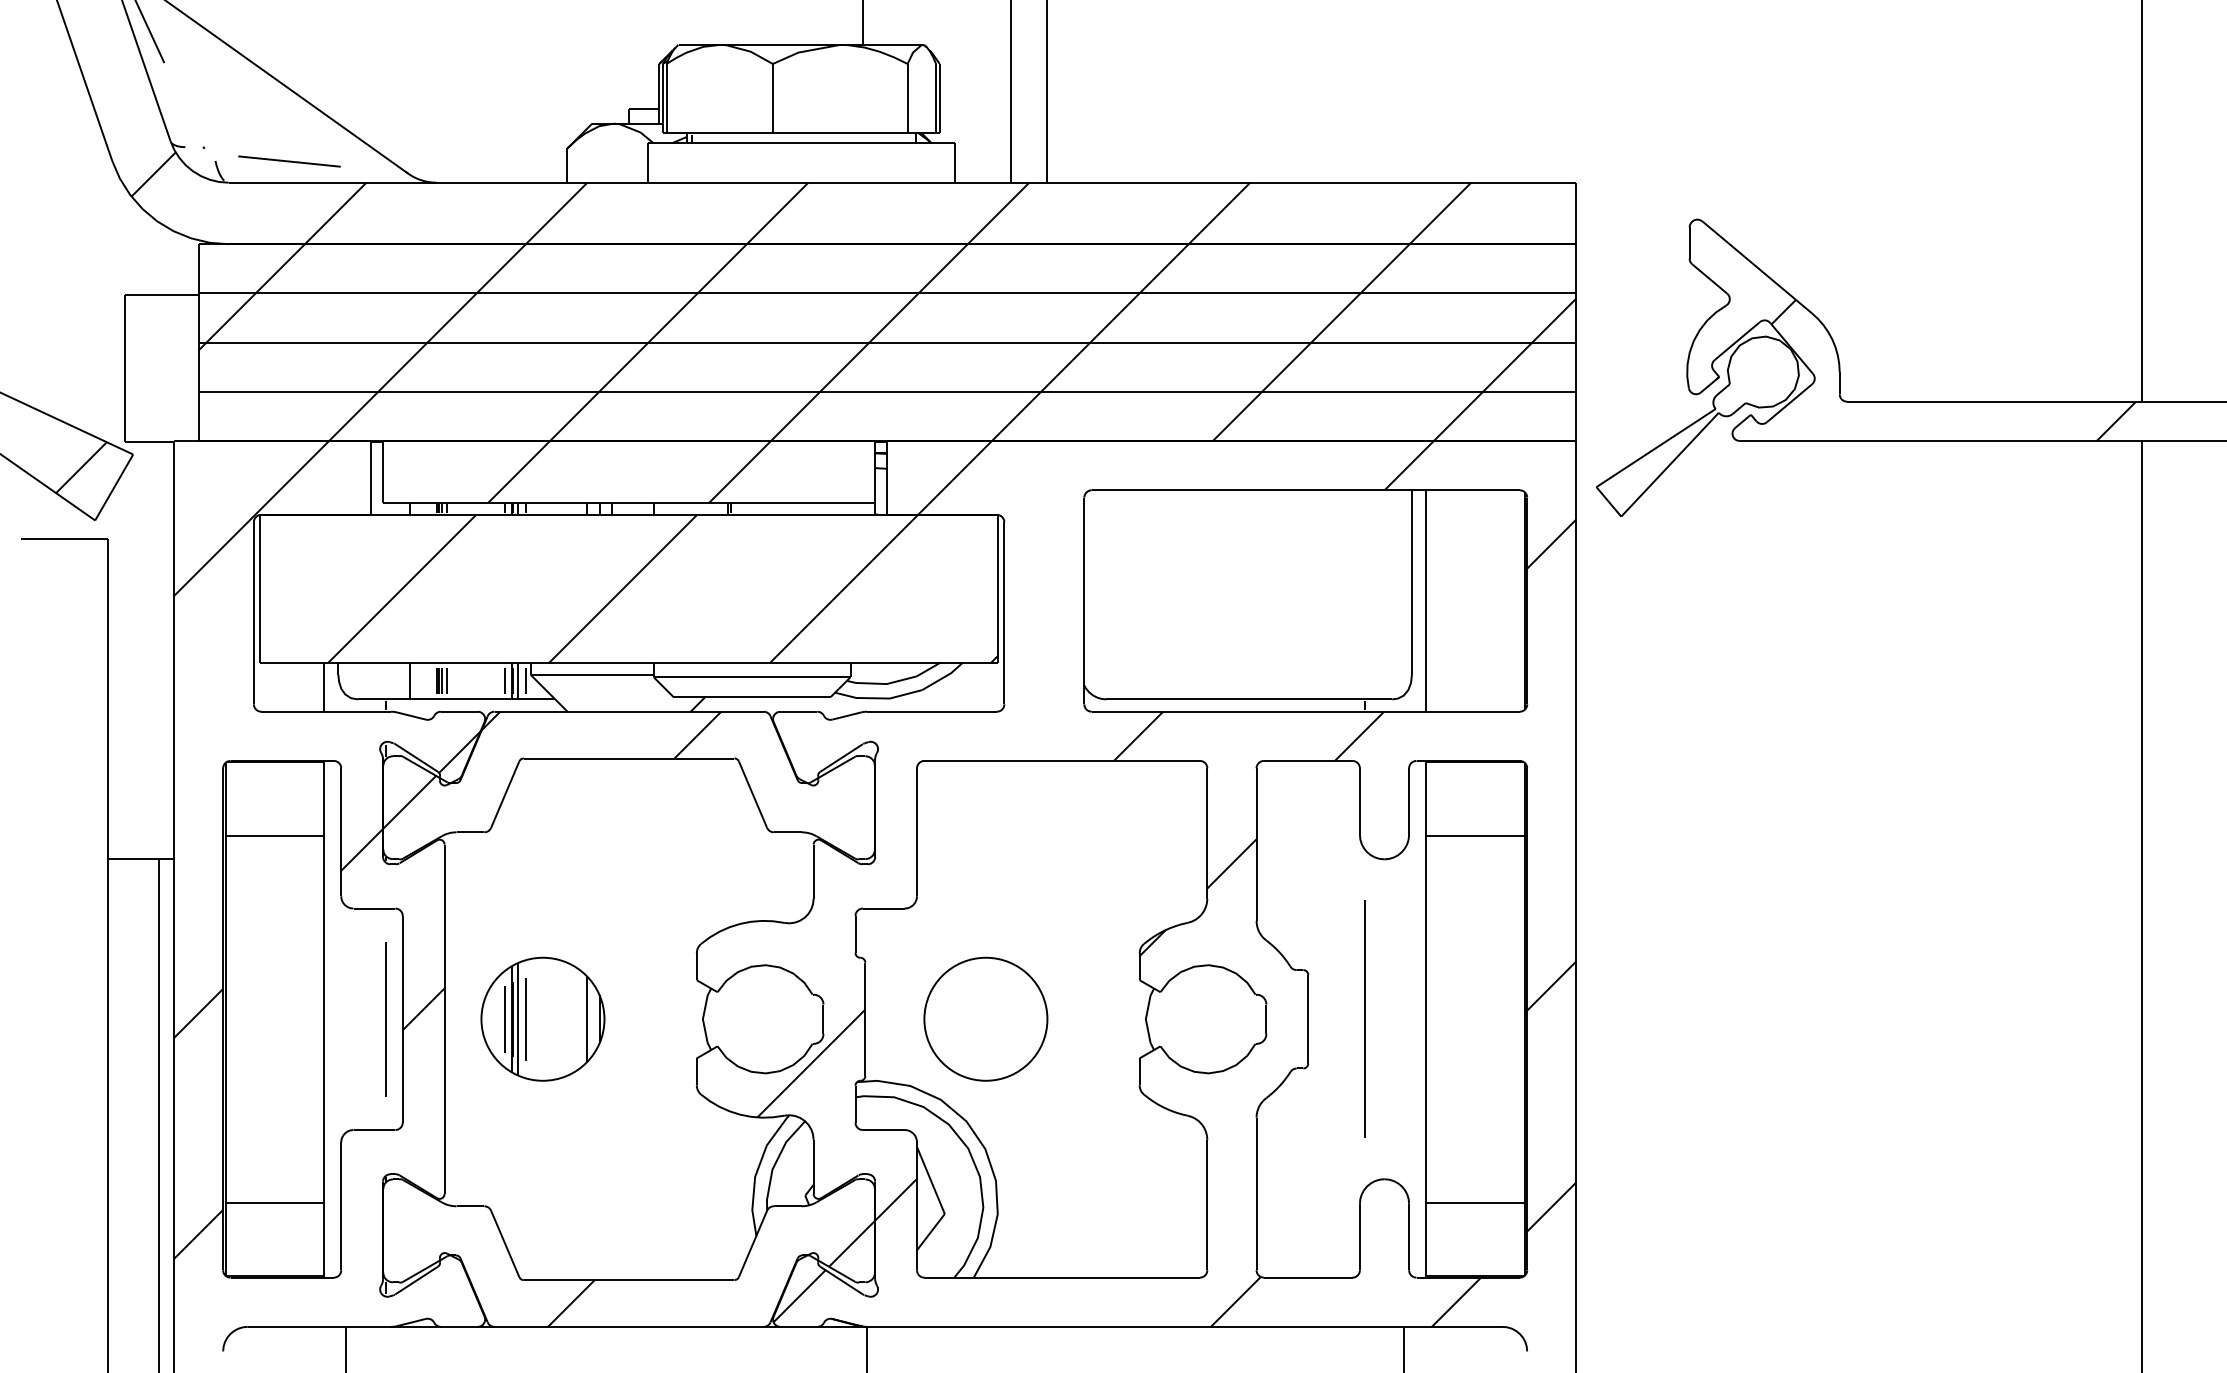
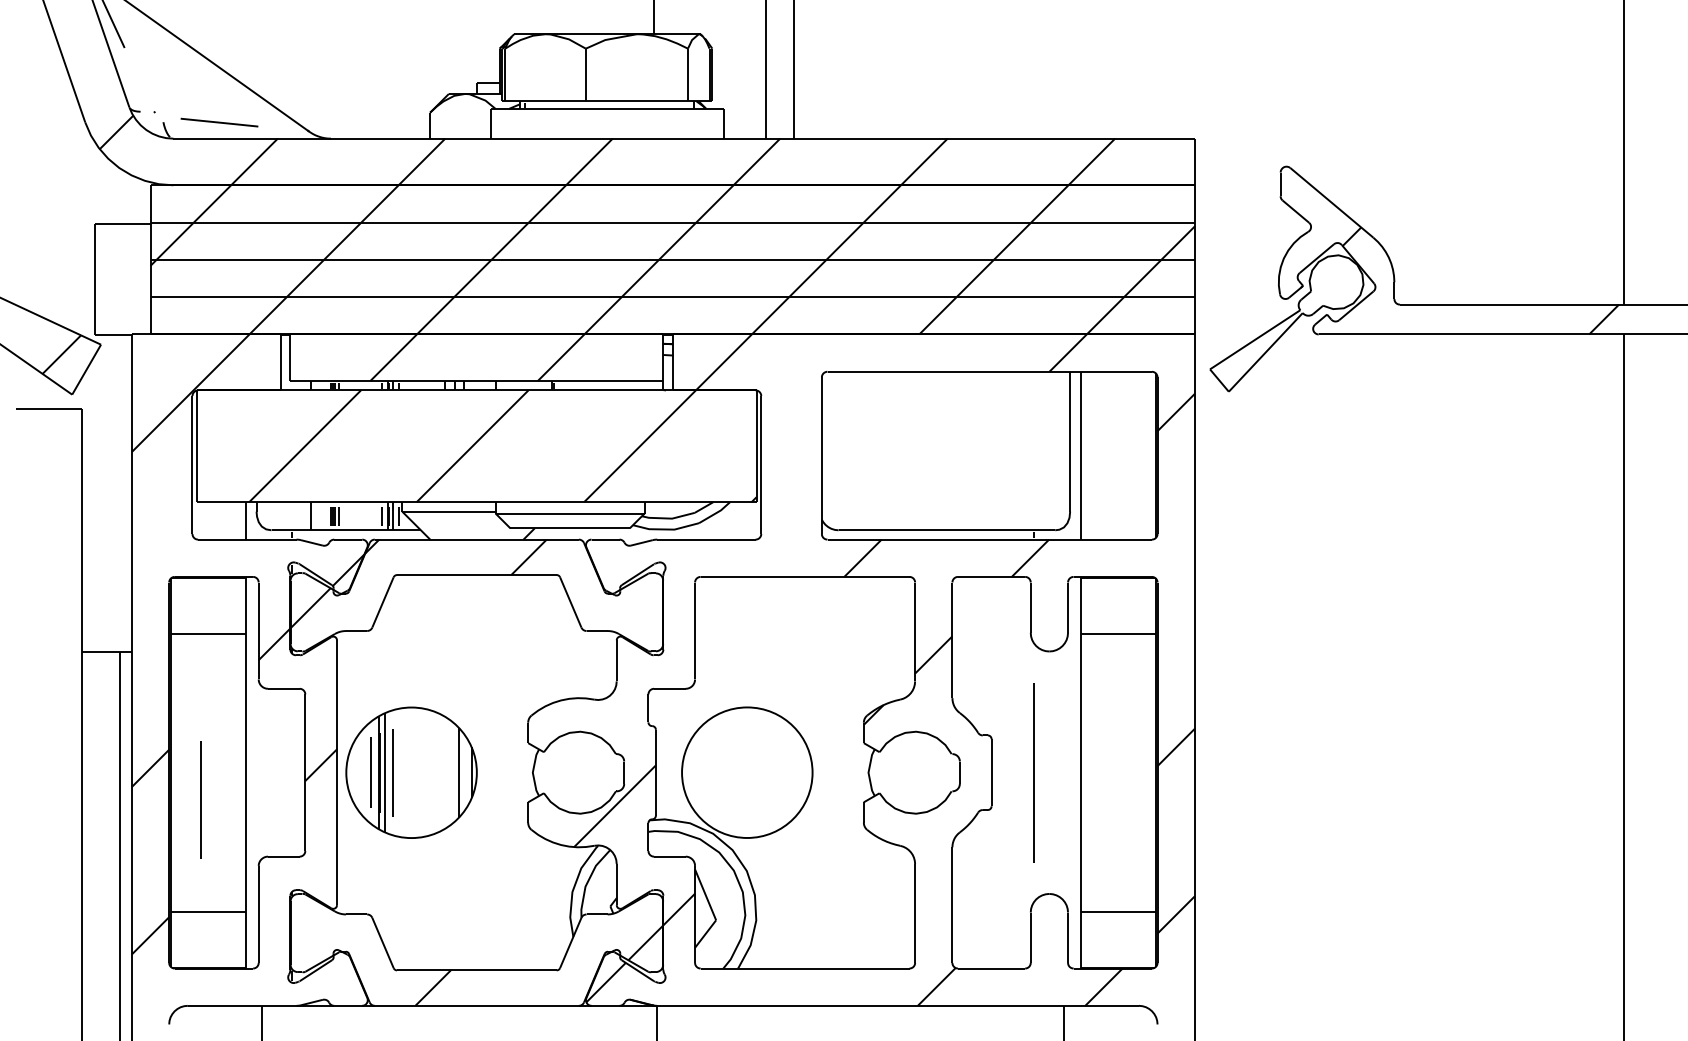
part: (542, 1018) -> (411, 772), size x1.4
circle: (985, 1018) -> (746, 772), size x1.4
line: (385, 1019) -> (200, 800), moved

